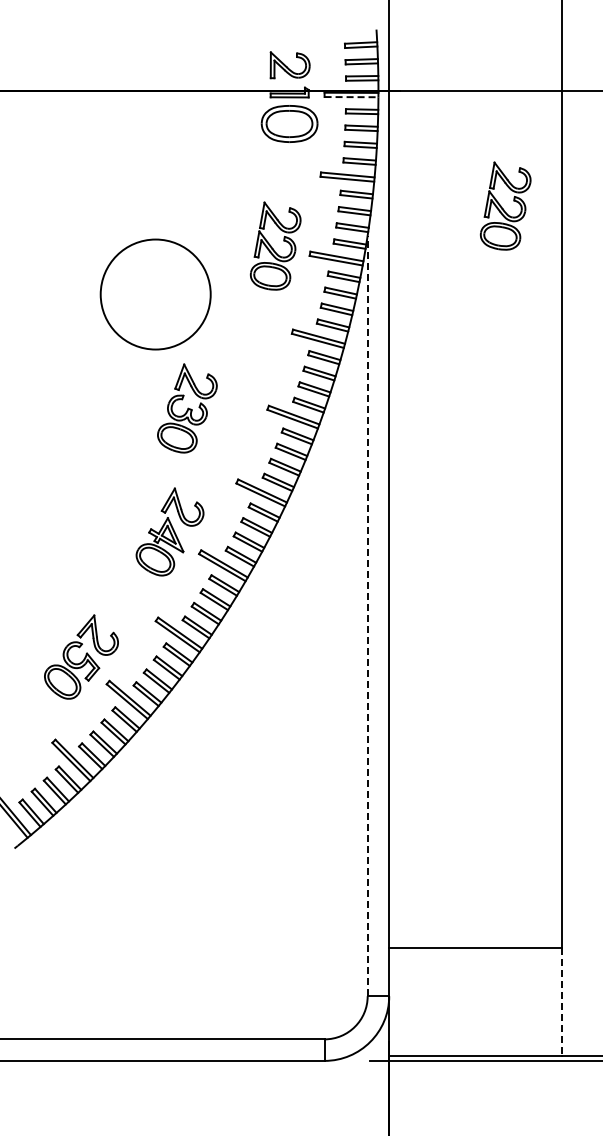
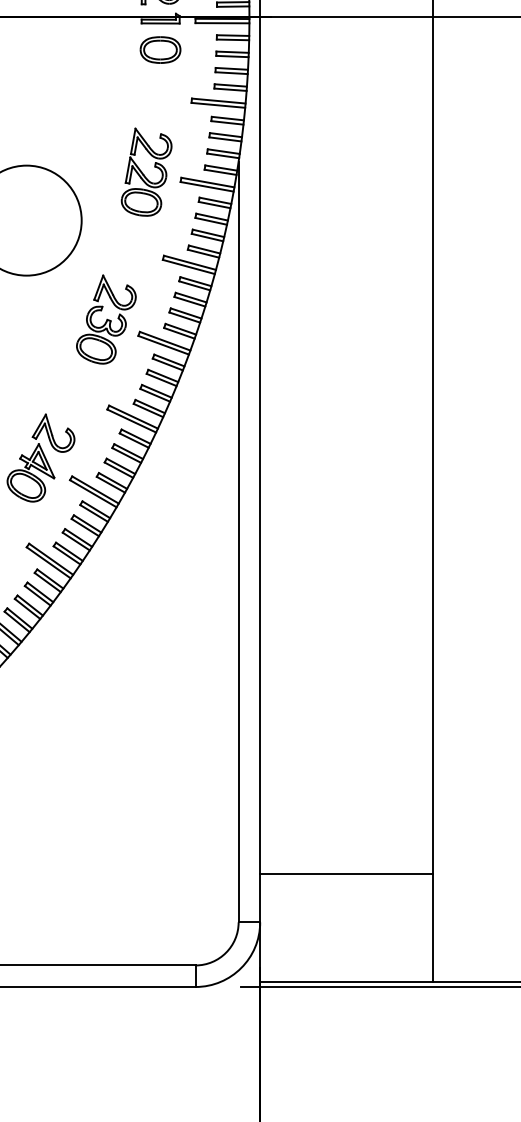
line: (351, 97) -> (222, 23), dashed -> solid
part: (289, 123) -> (160, 49), size x0.71
part: (505, 205) -> (376, 131), removed
part: (187, 408) -> (106, 319), moved
line: (367, 615) -> (238, 541), dashed -> solid
line: (561, 1001) -> (432, 927), dashed -> solid

